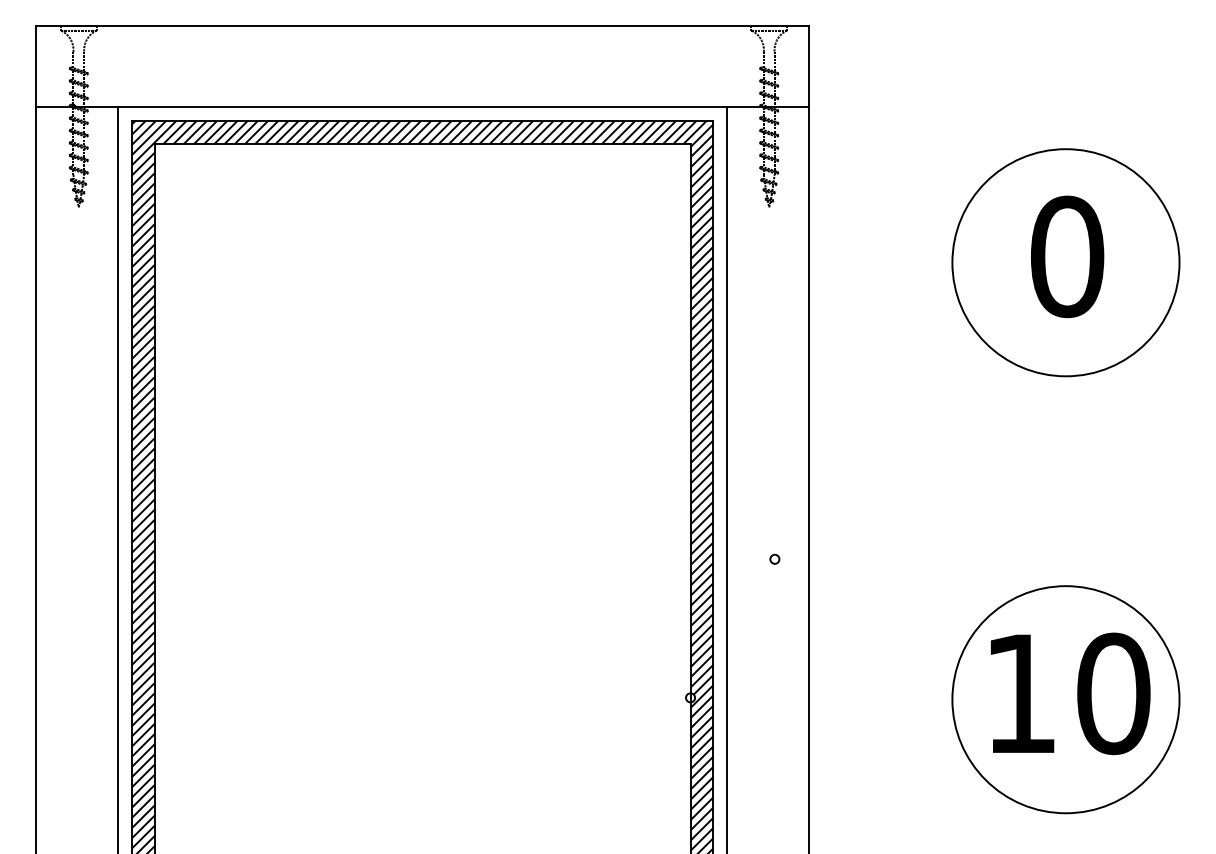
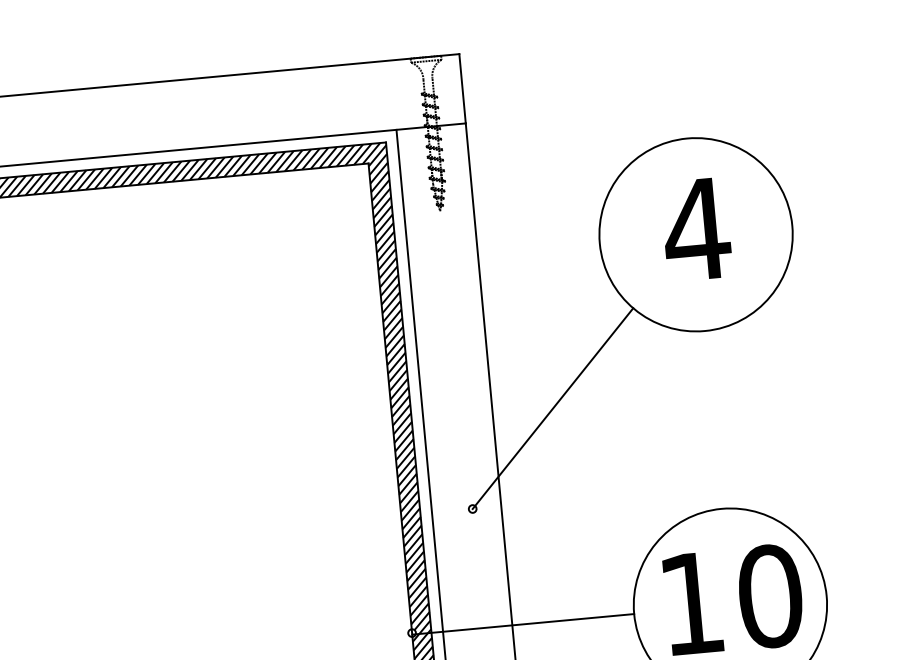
text: (1066, 256) -> (696, 229), 0 -> 4
line: (879, 450) -> (552, 408), added
line: (821, 699) -> (523, 624), added

